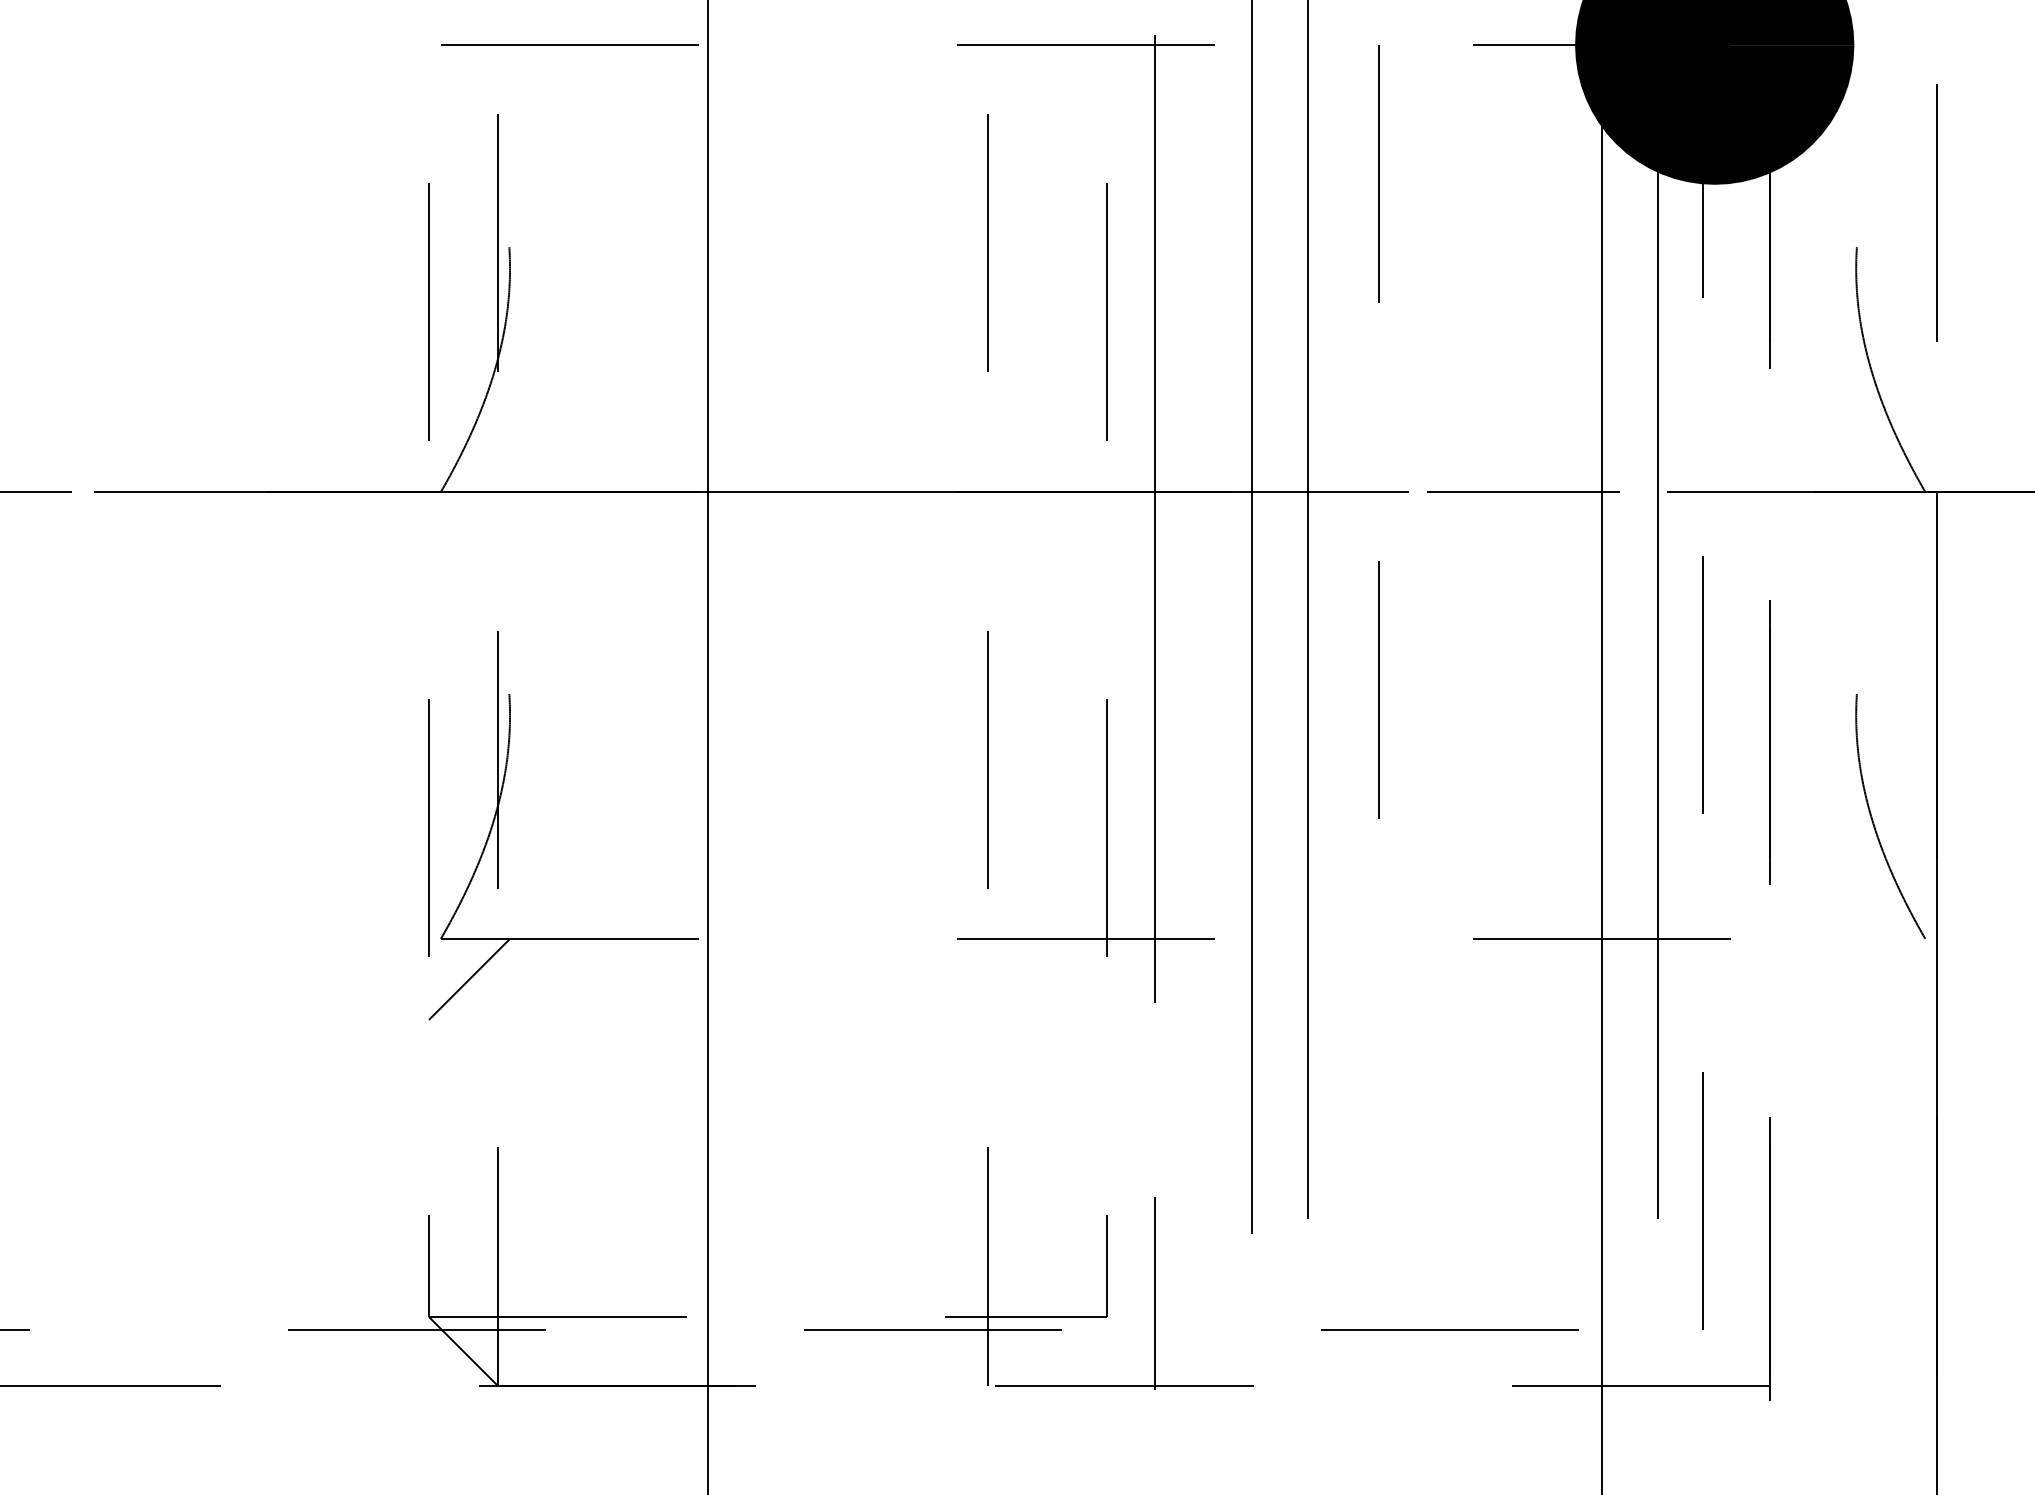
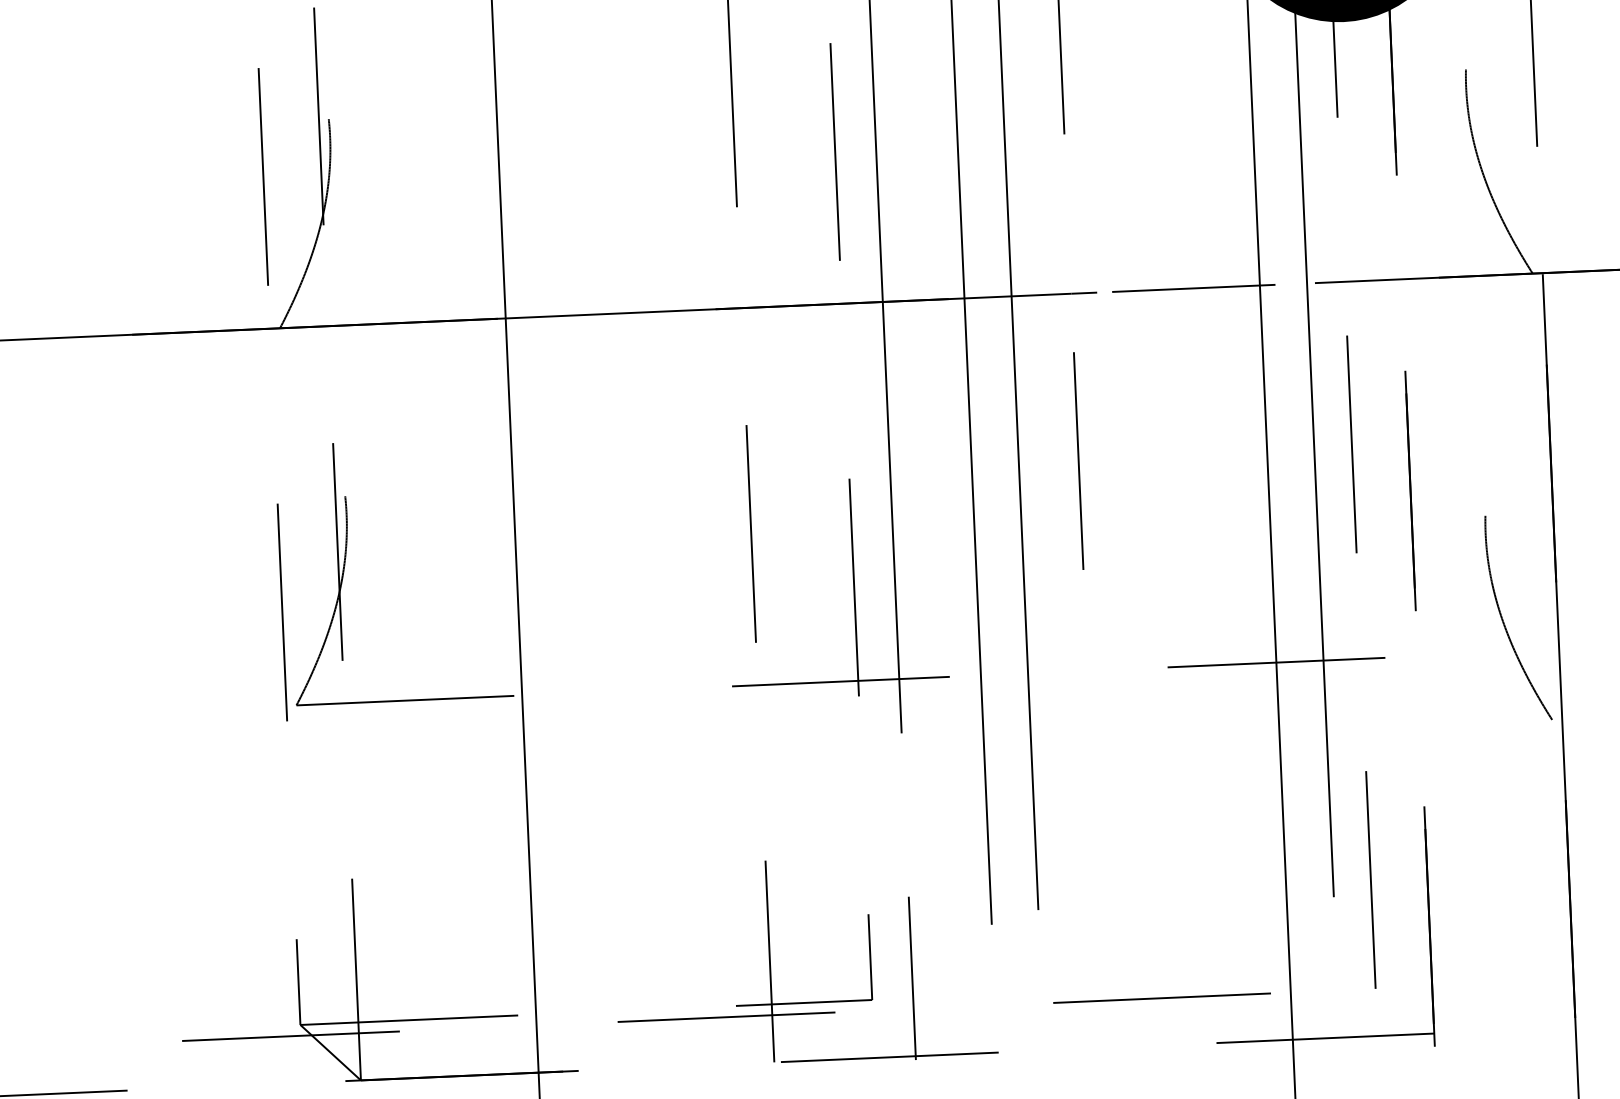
curve: (1873, 820) -> (1504, 621), moved
line: (469, 979) -> (322, 738), removed

